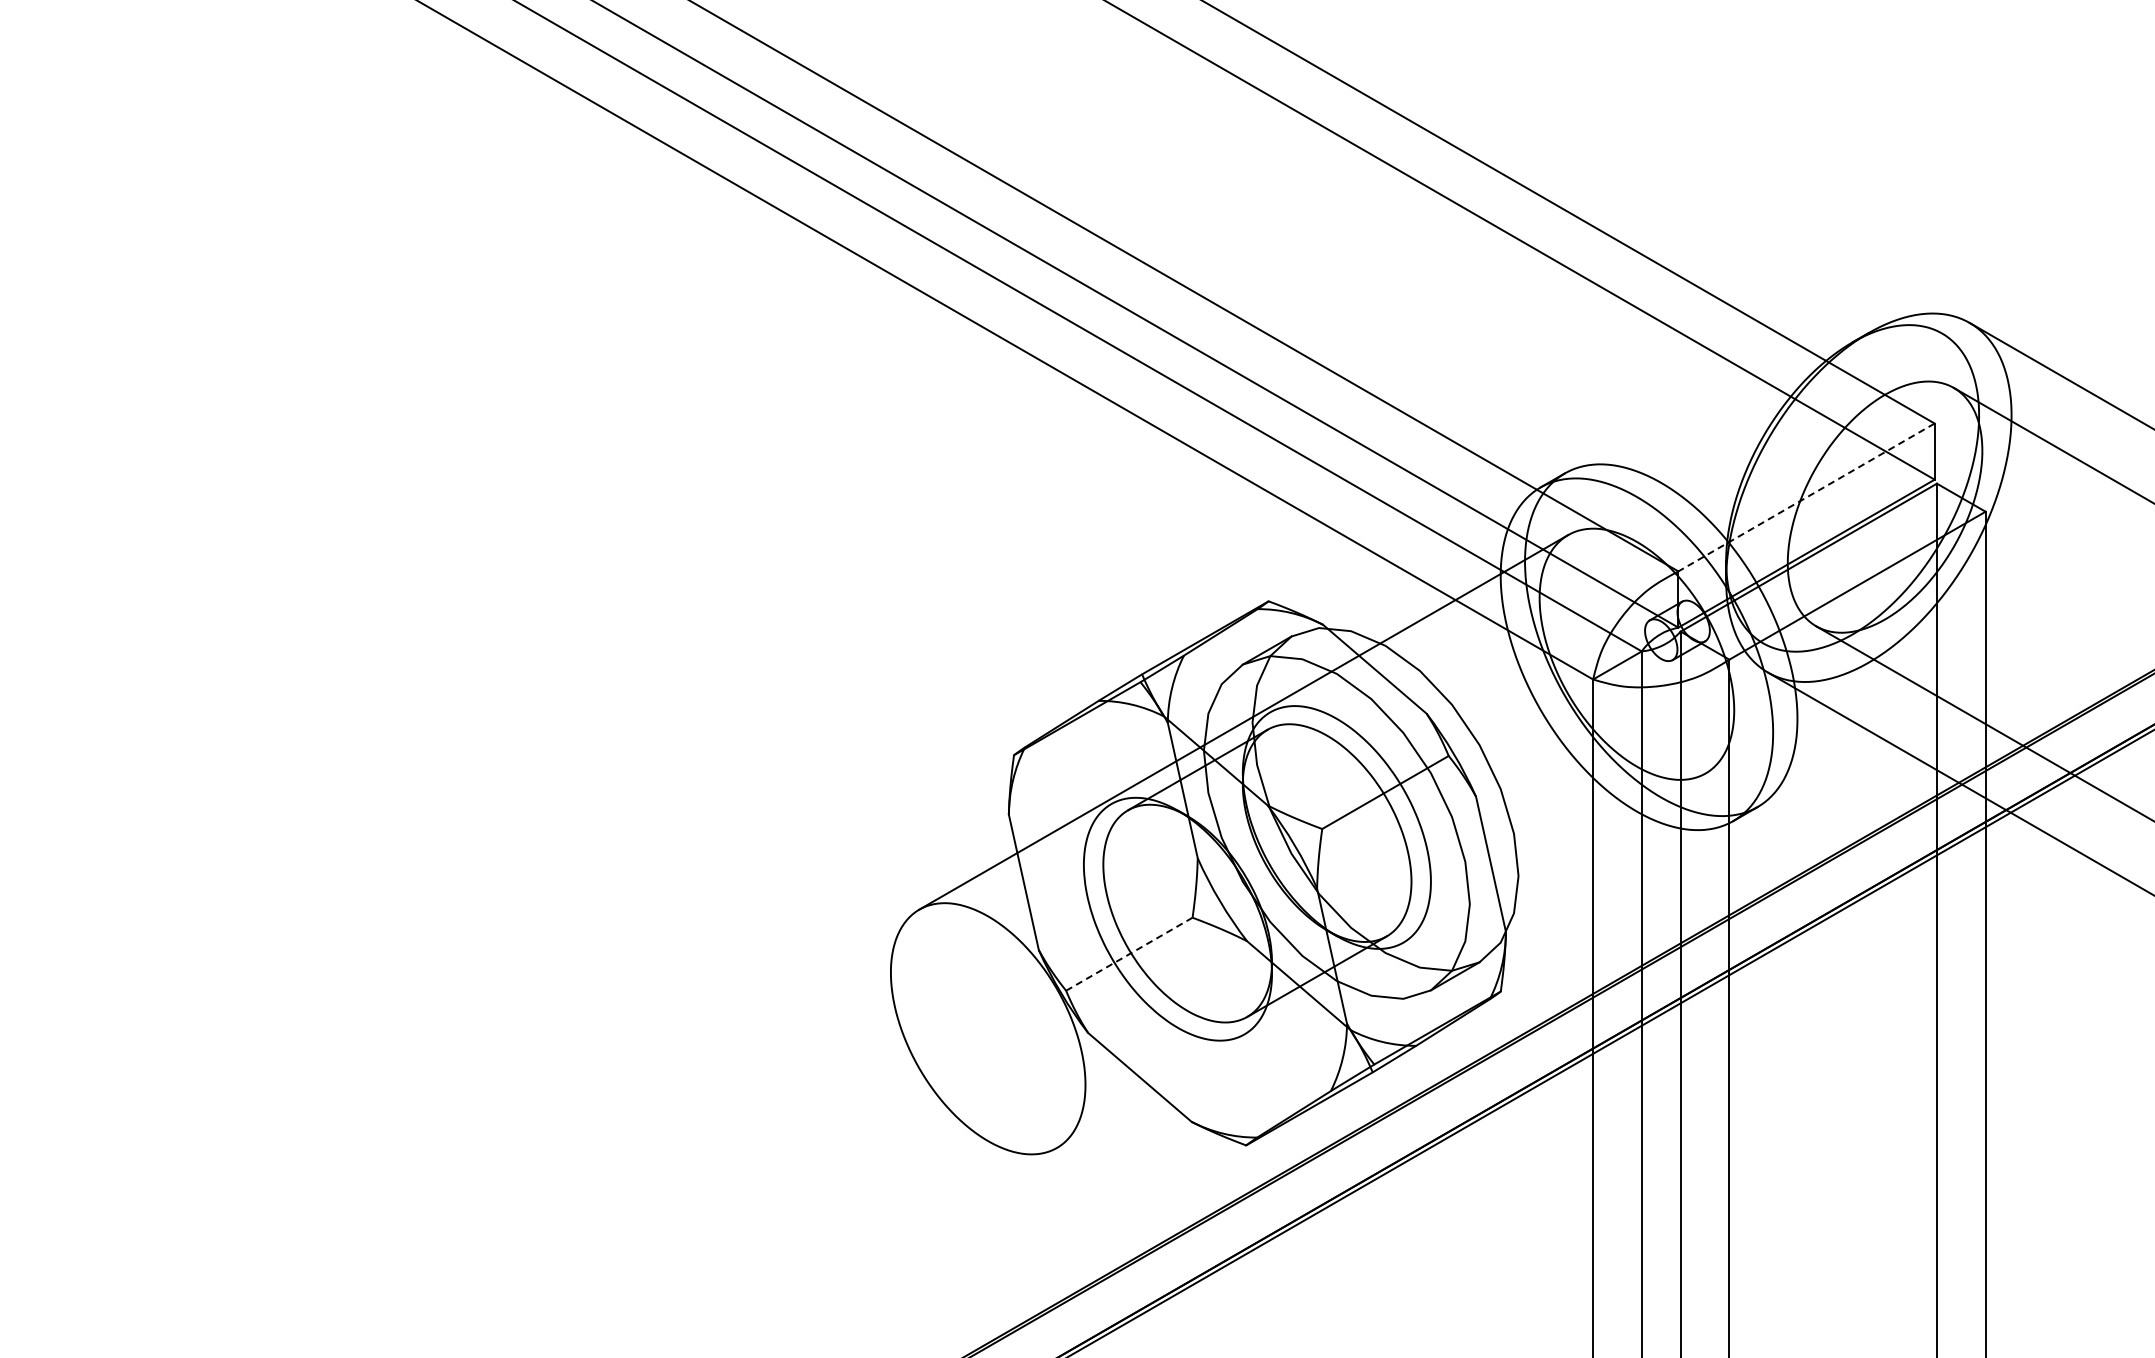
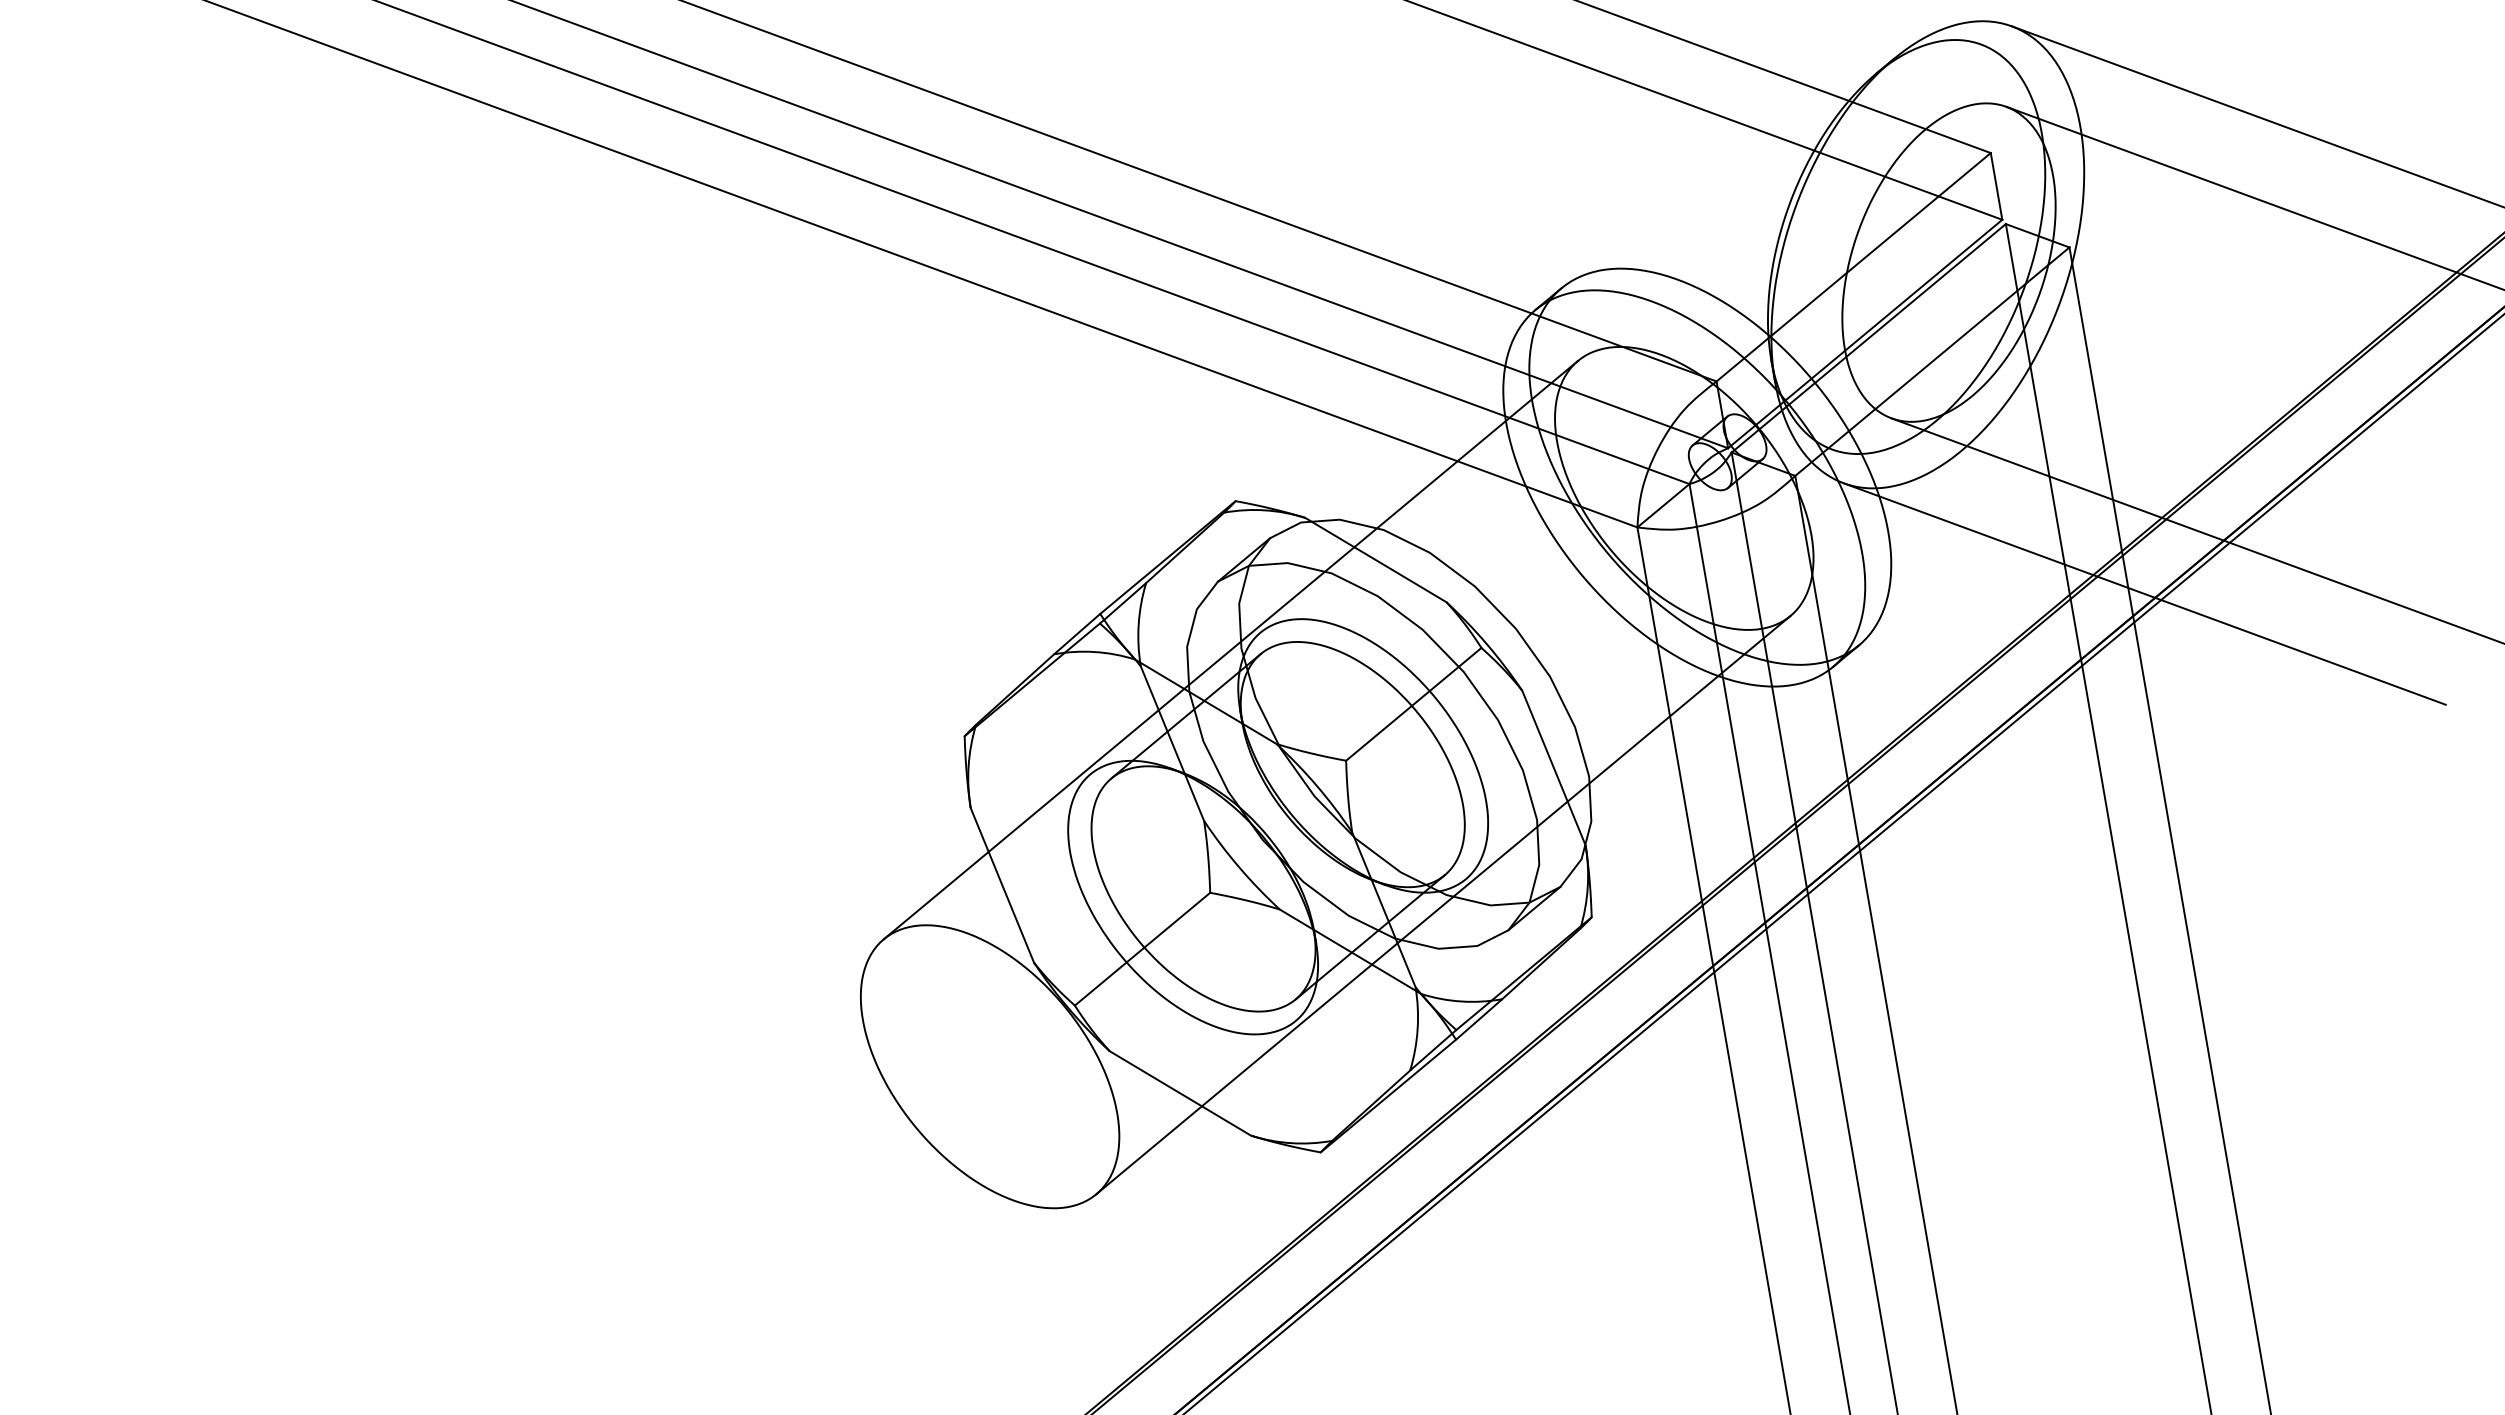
line: (1806, 497) -> (1853, 267), dashed -> solid
line: (1128, 954) -> (1141, 949), dashed -> solid
line: (1380, 960) -> (1442, 905), added

